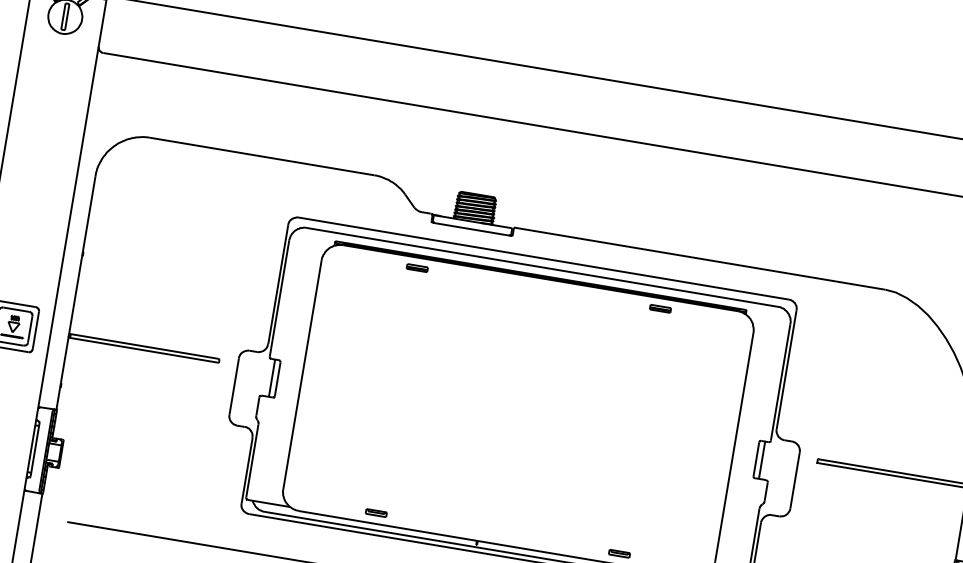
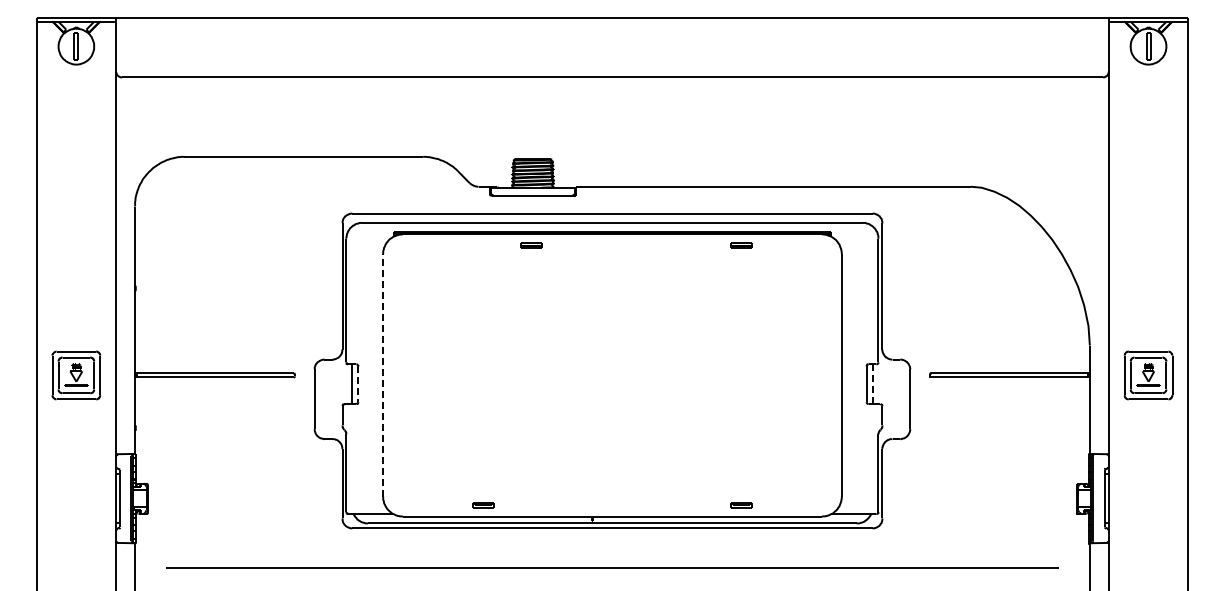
part: (417, 268) -> (531, 245), moved
line: (302, 374) -> (383, 374), solid -> dashed
line: (277, 379) -> (358, 384), solid -> dashed
line: (761, 460) -> (872, 384), solid -> dashed

